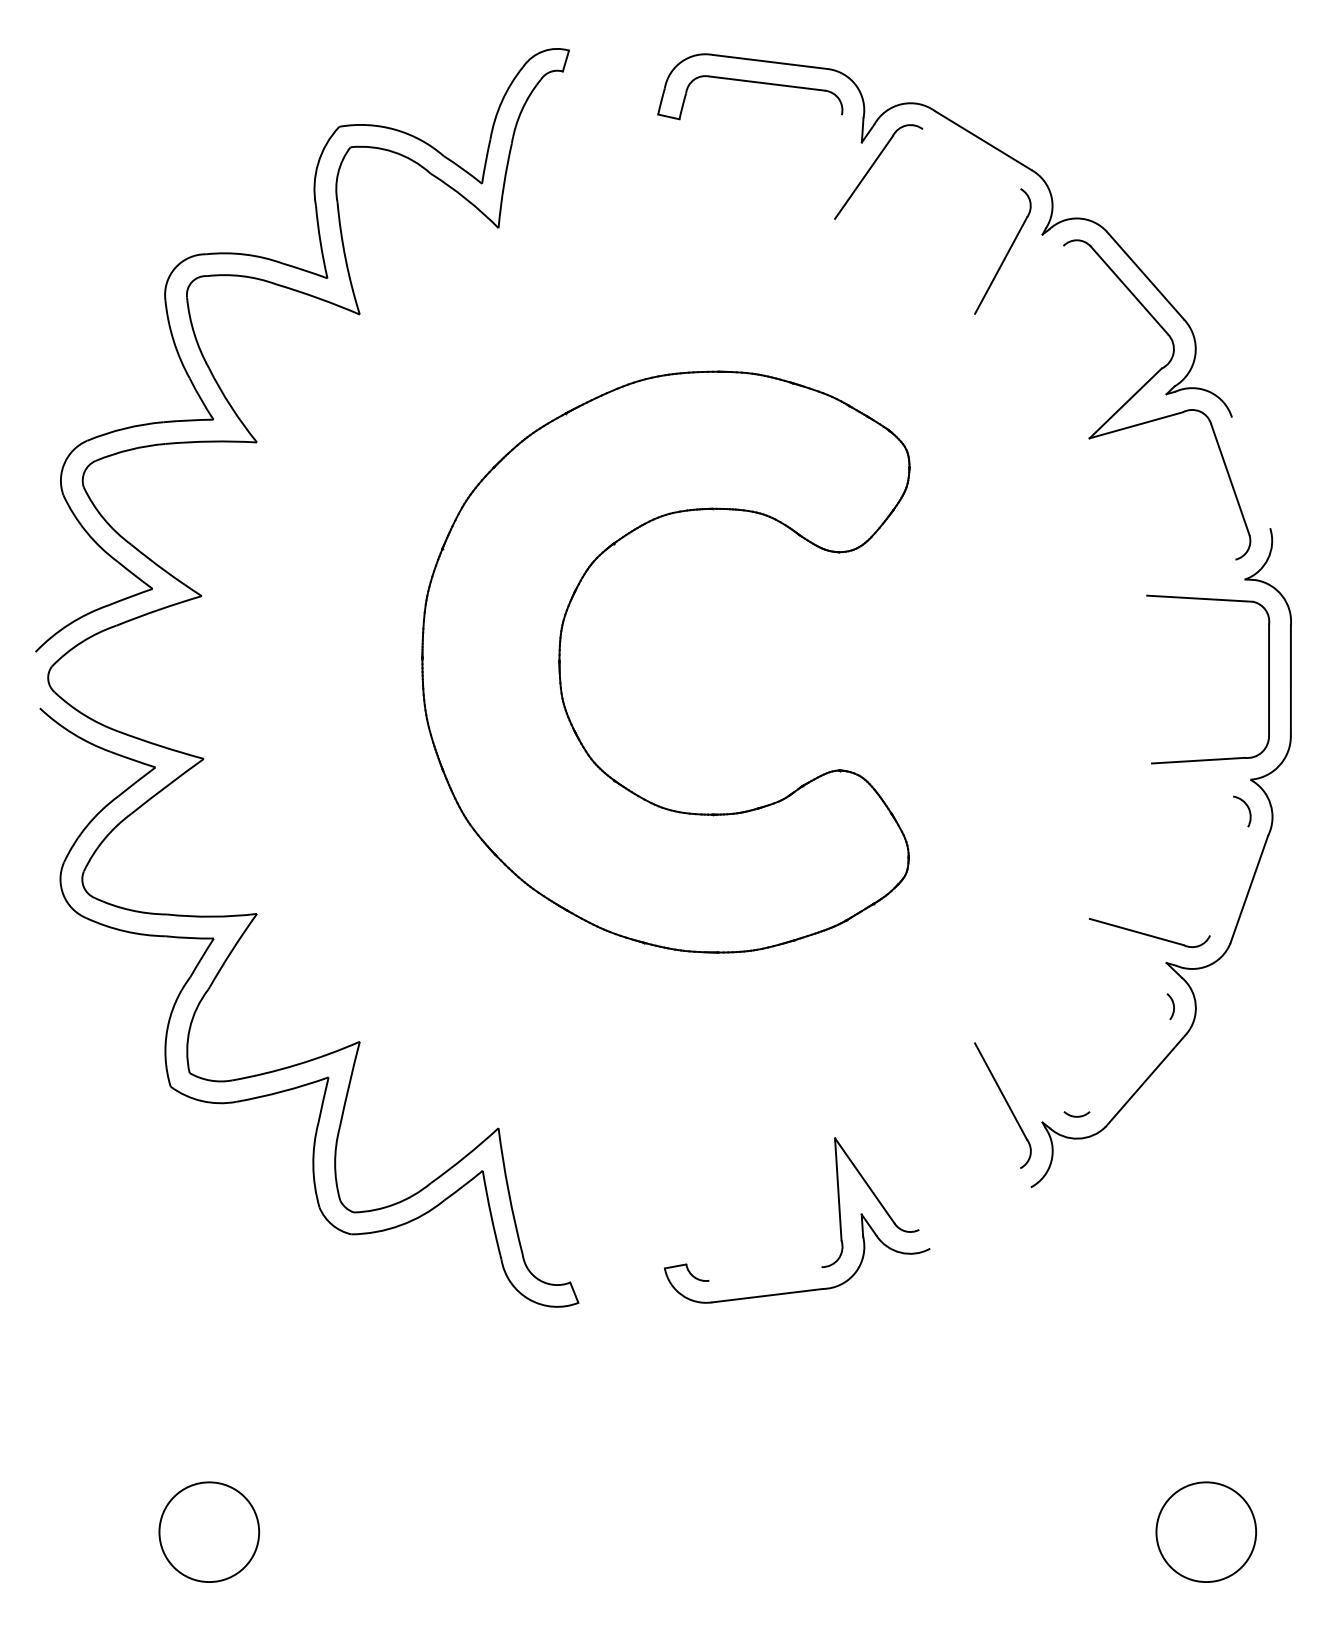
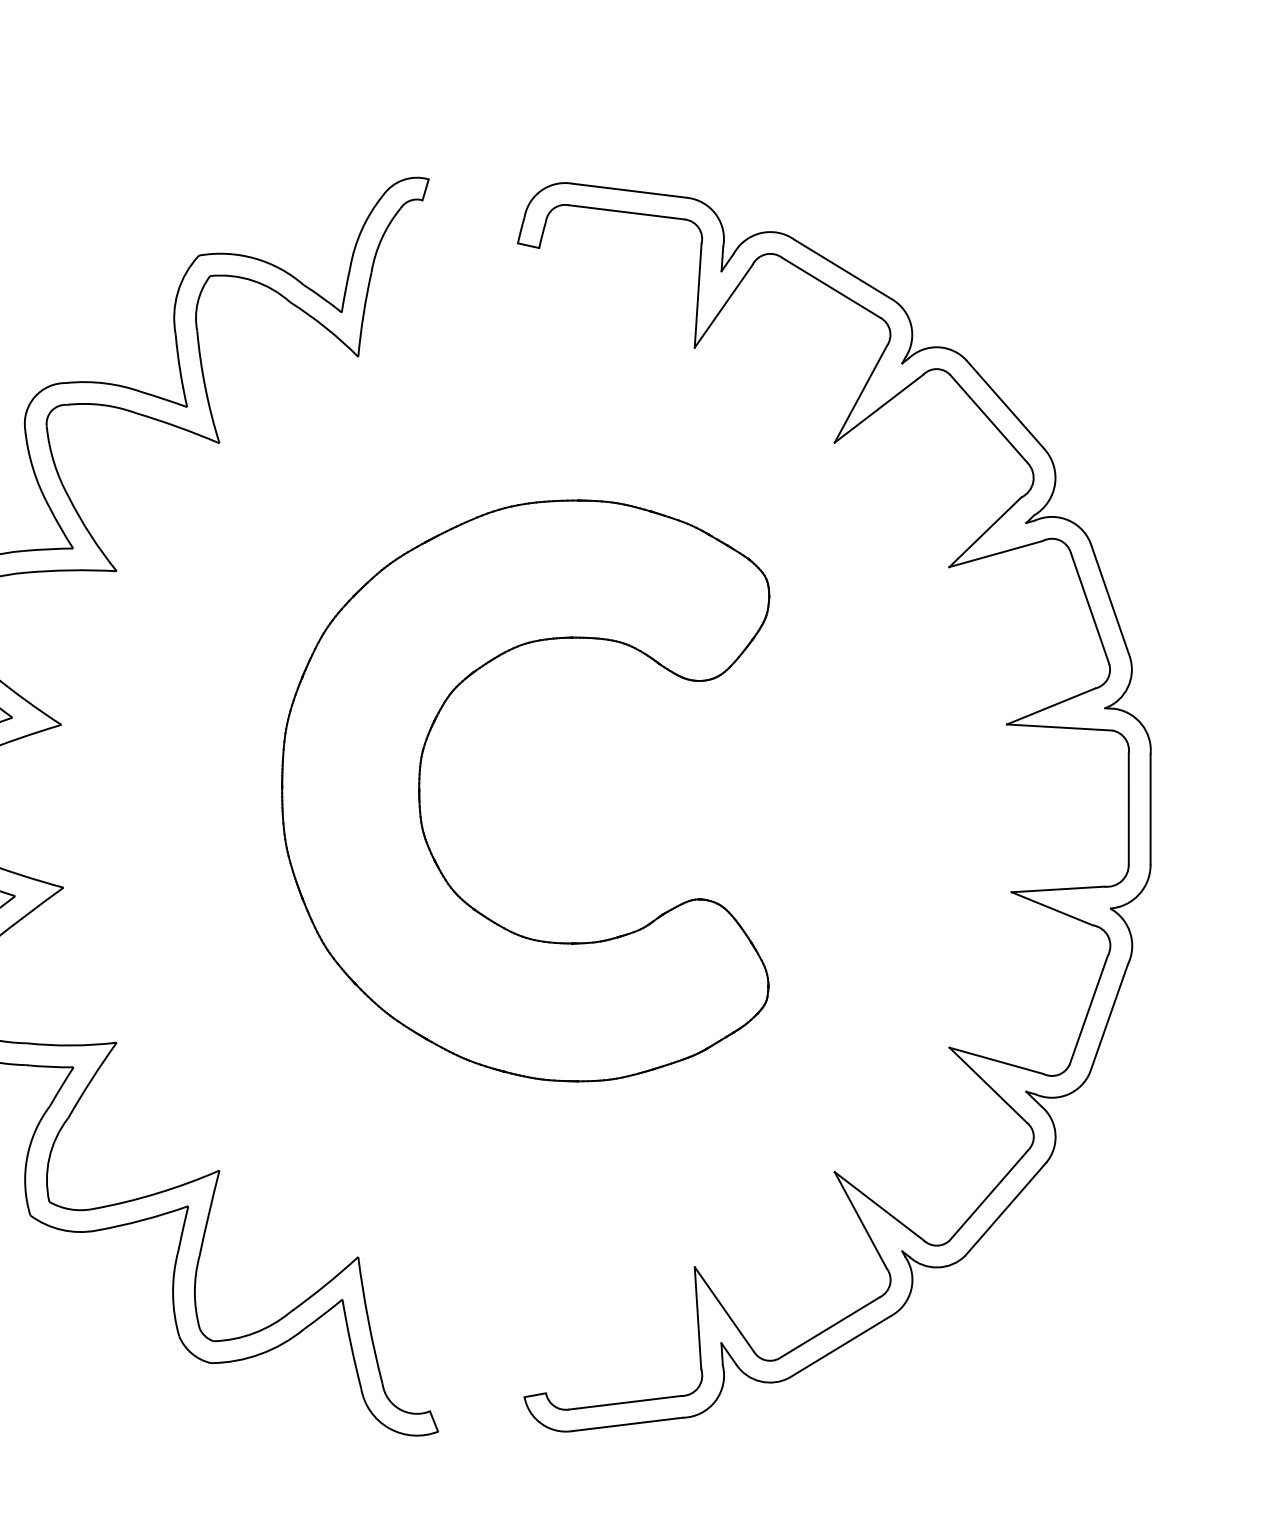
line: (971, 158) -> (831, 287), added
line: (838, 166) -> (698, 295), added
line: (1019, 279) -> (879, 408), added
line: (1251, 472) -> (1111, 601), added
line: (1191, 577) -> (1051, 706), added
line: (1192, 779) -> (1052, 908), added
line: (1229, 881) -> (1089, 1010), added
line: (1128, 955) -> (988, 1084), added
line: (1129, 1065) -> (989, 1194), added
line: (1019, 1077) -> (879, 1206), added
line: (969, 1198) -> (829, 1327), added
line: (980, 1217) -> (840, 1346), added
line: (765, 1273) -> (625, 1402), added

